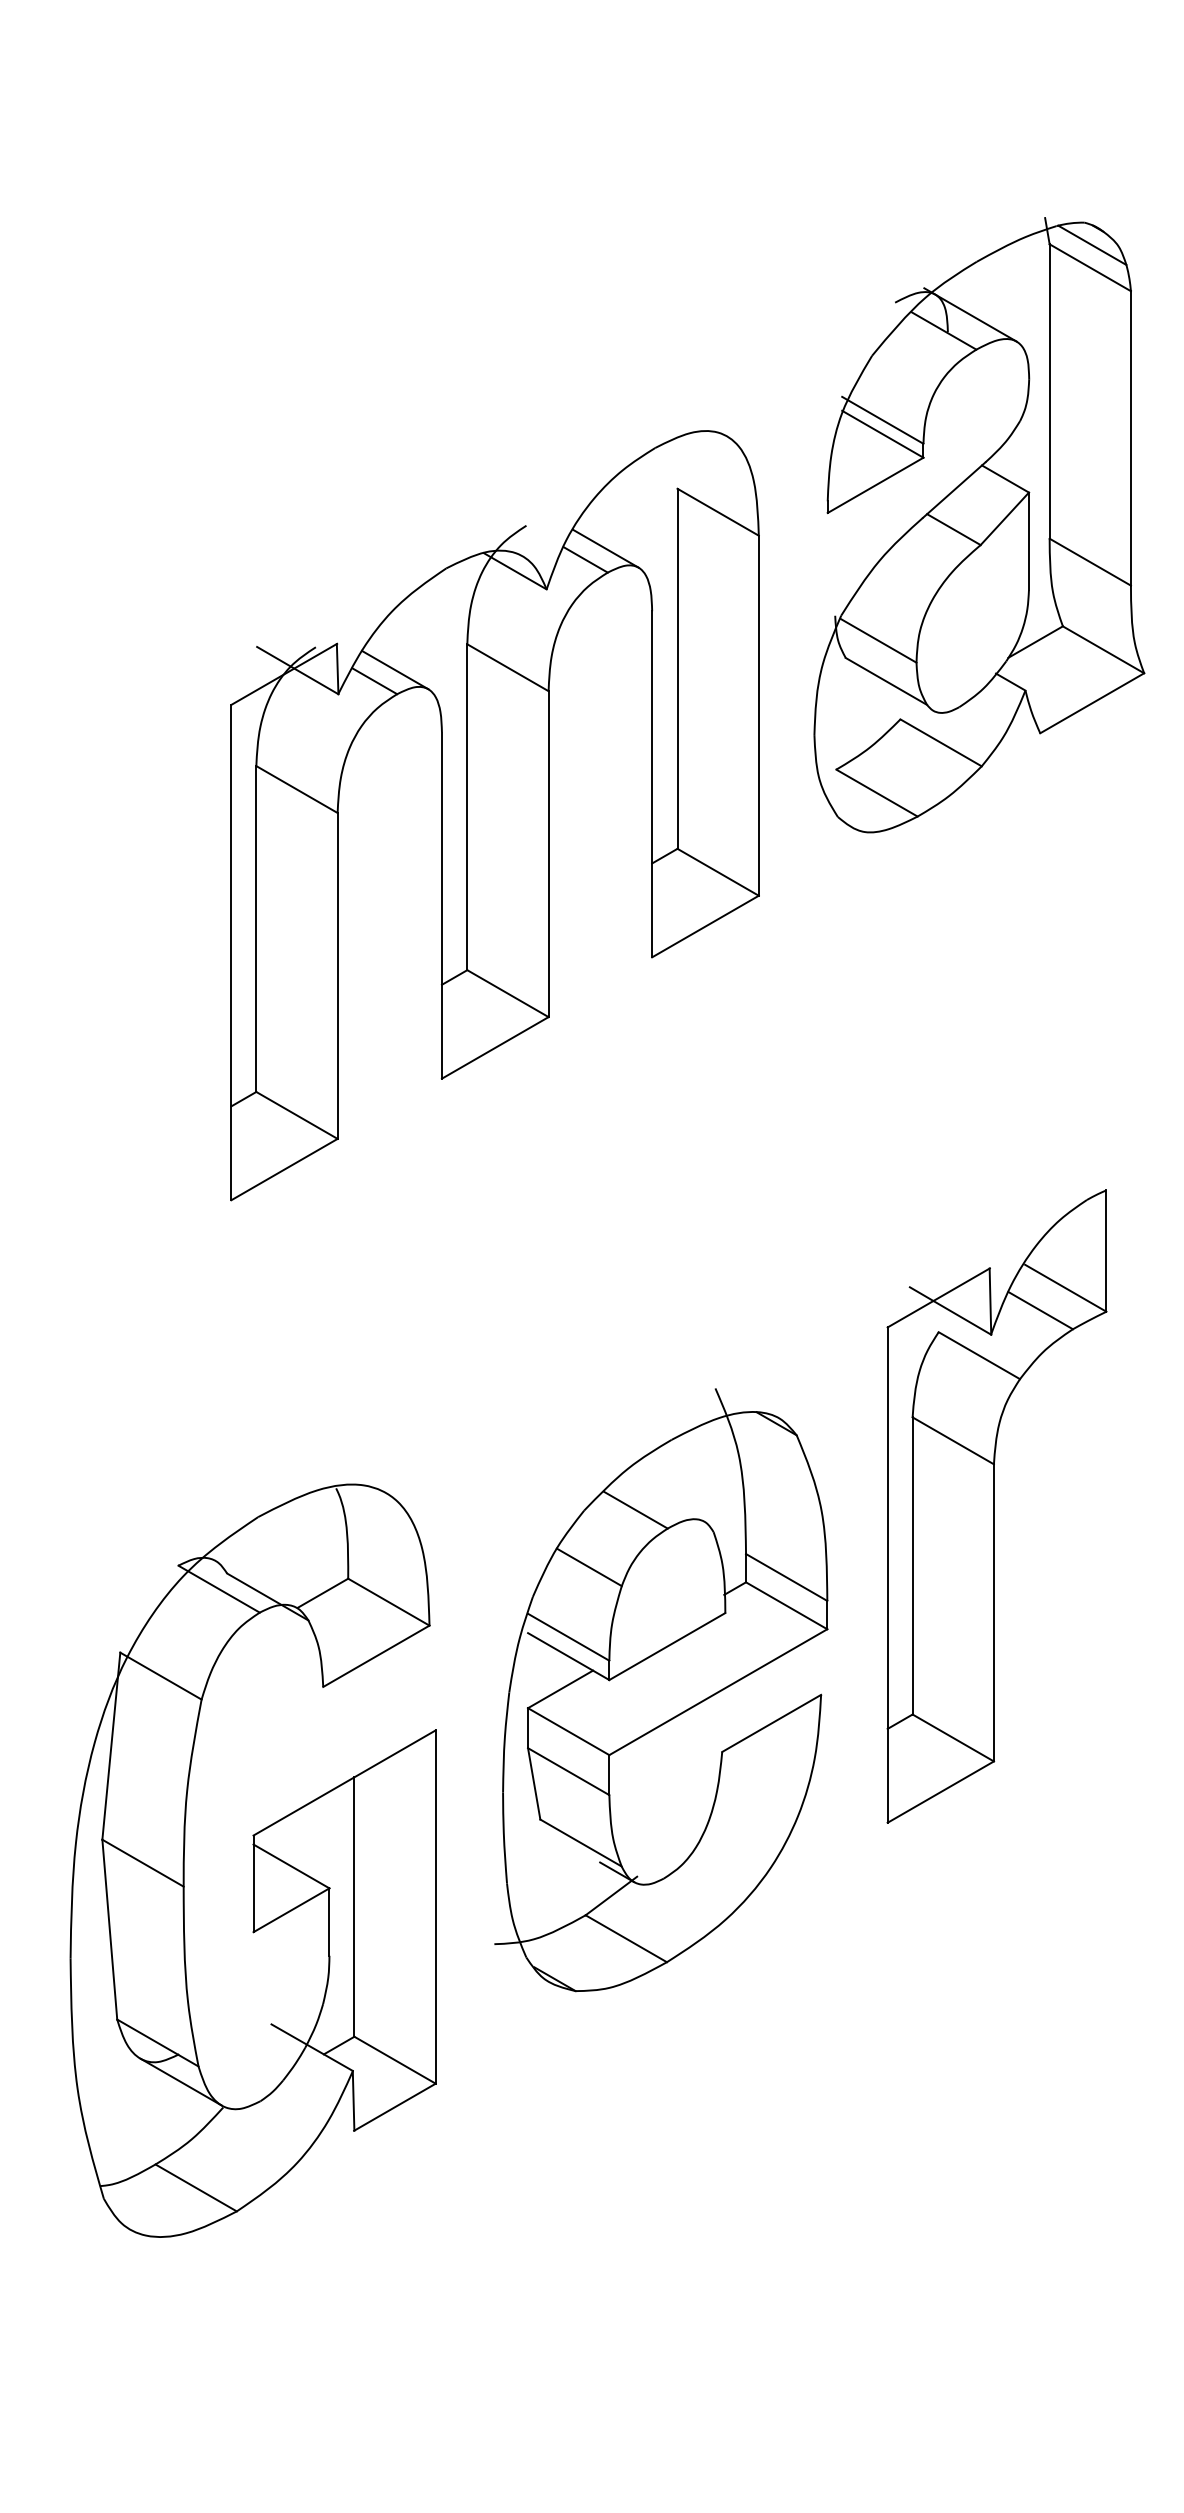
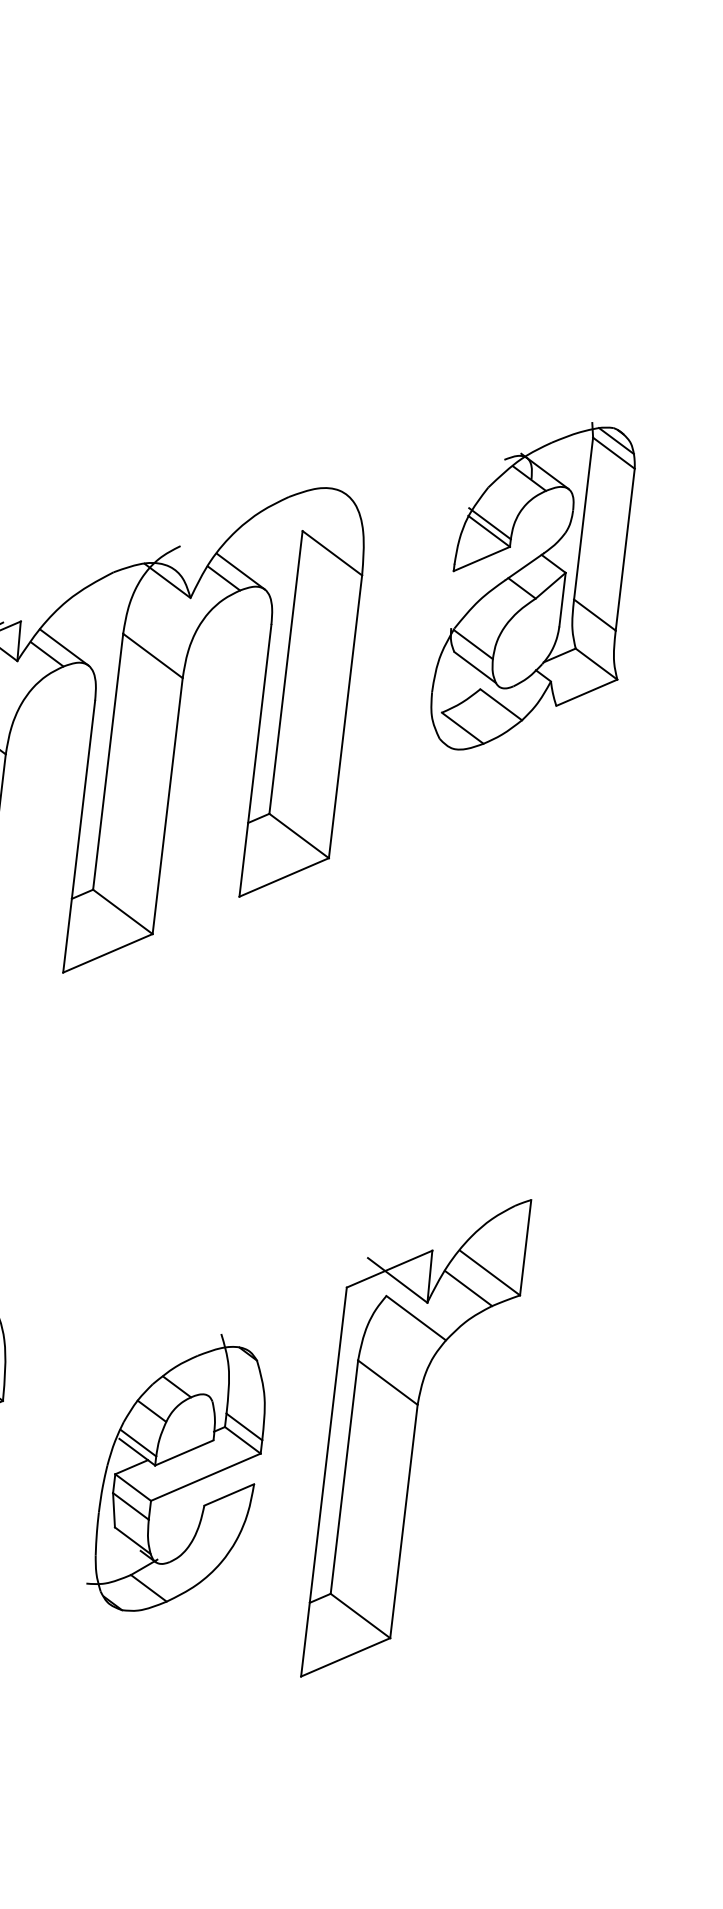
part: (979, 525) -> (536, 587), size x0.7
part: (996, 1506) -> (415, 1438), moved
part: (661, 1690) -> (179, 1473), size x0.6

